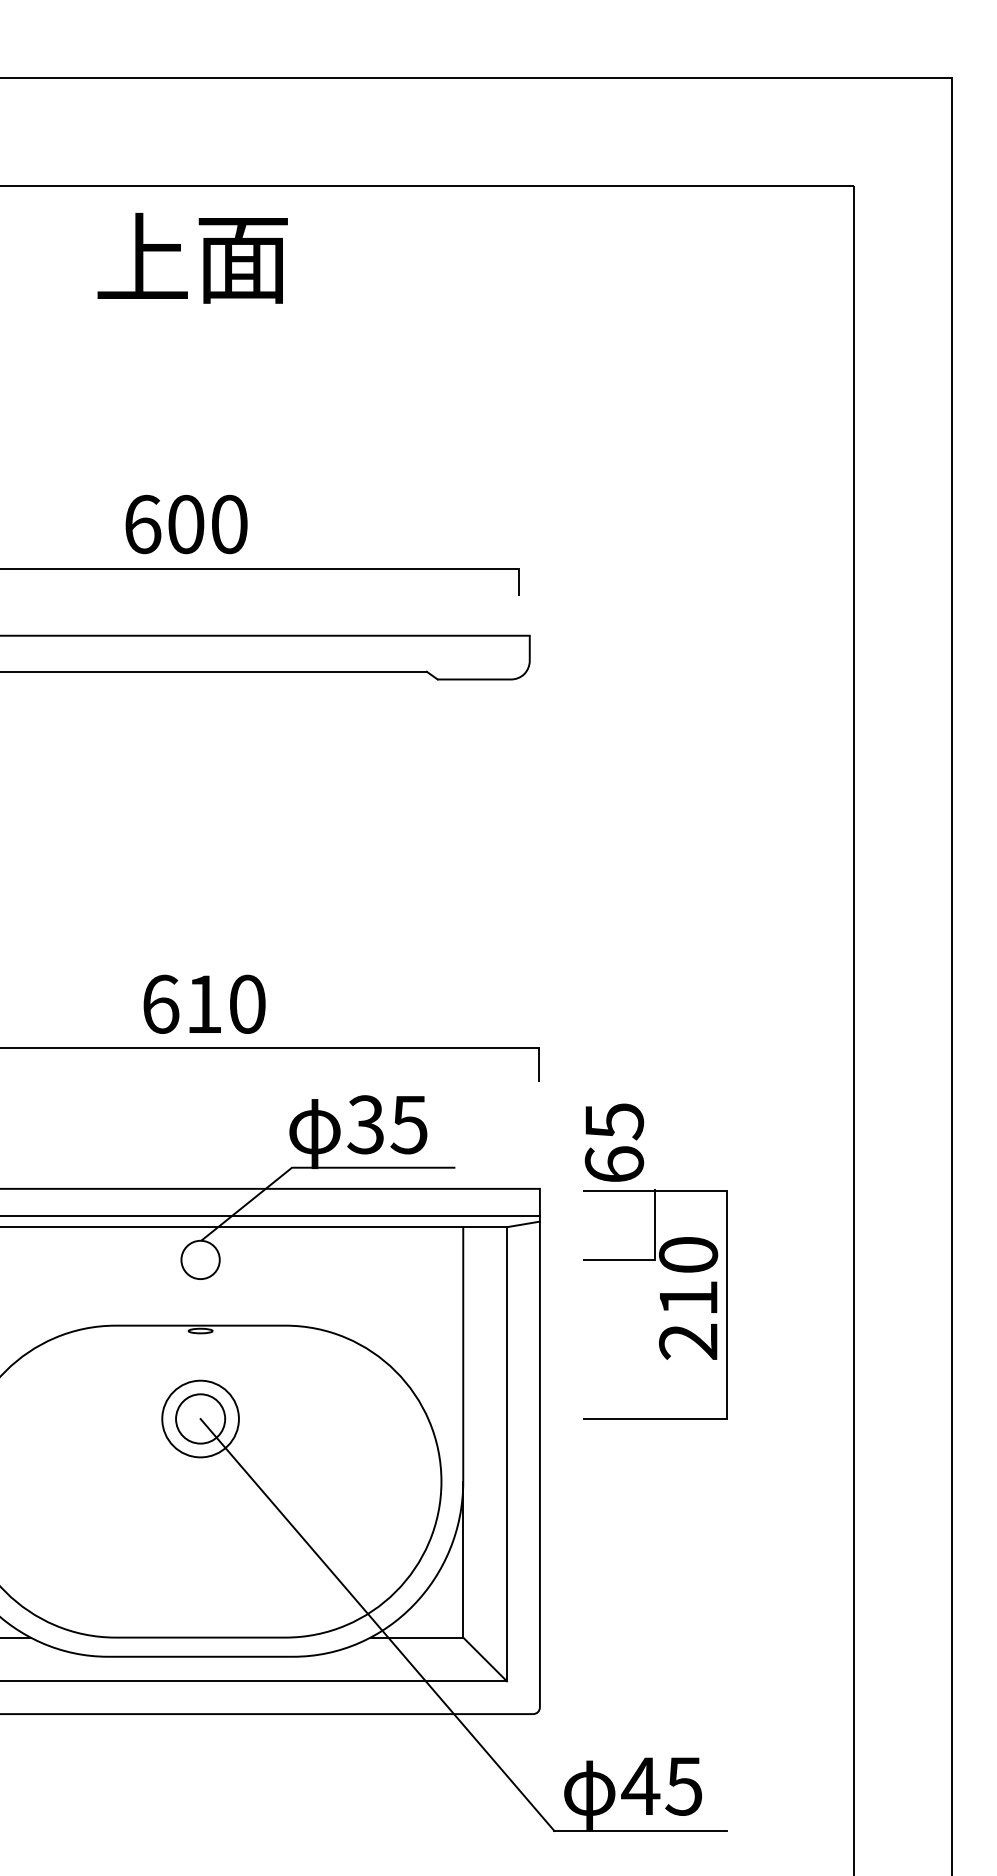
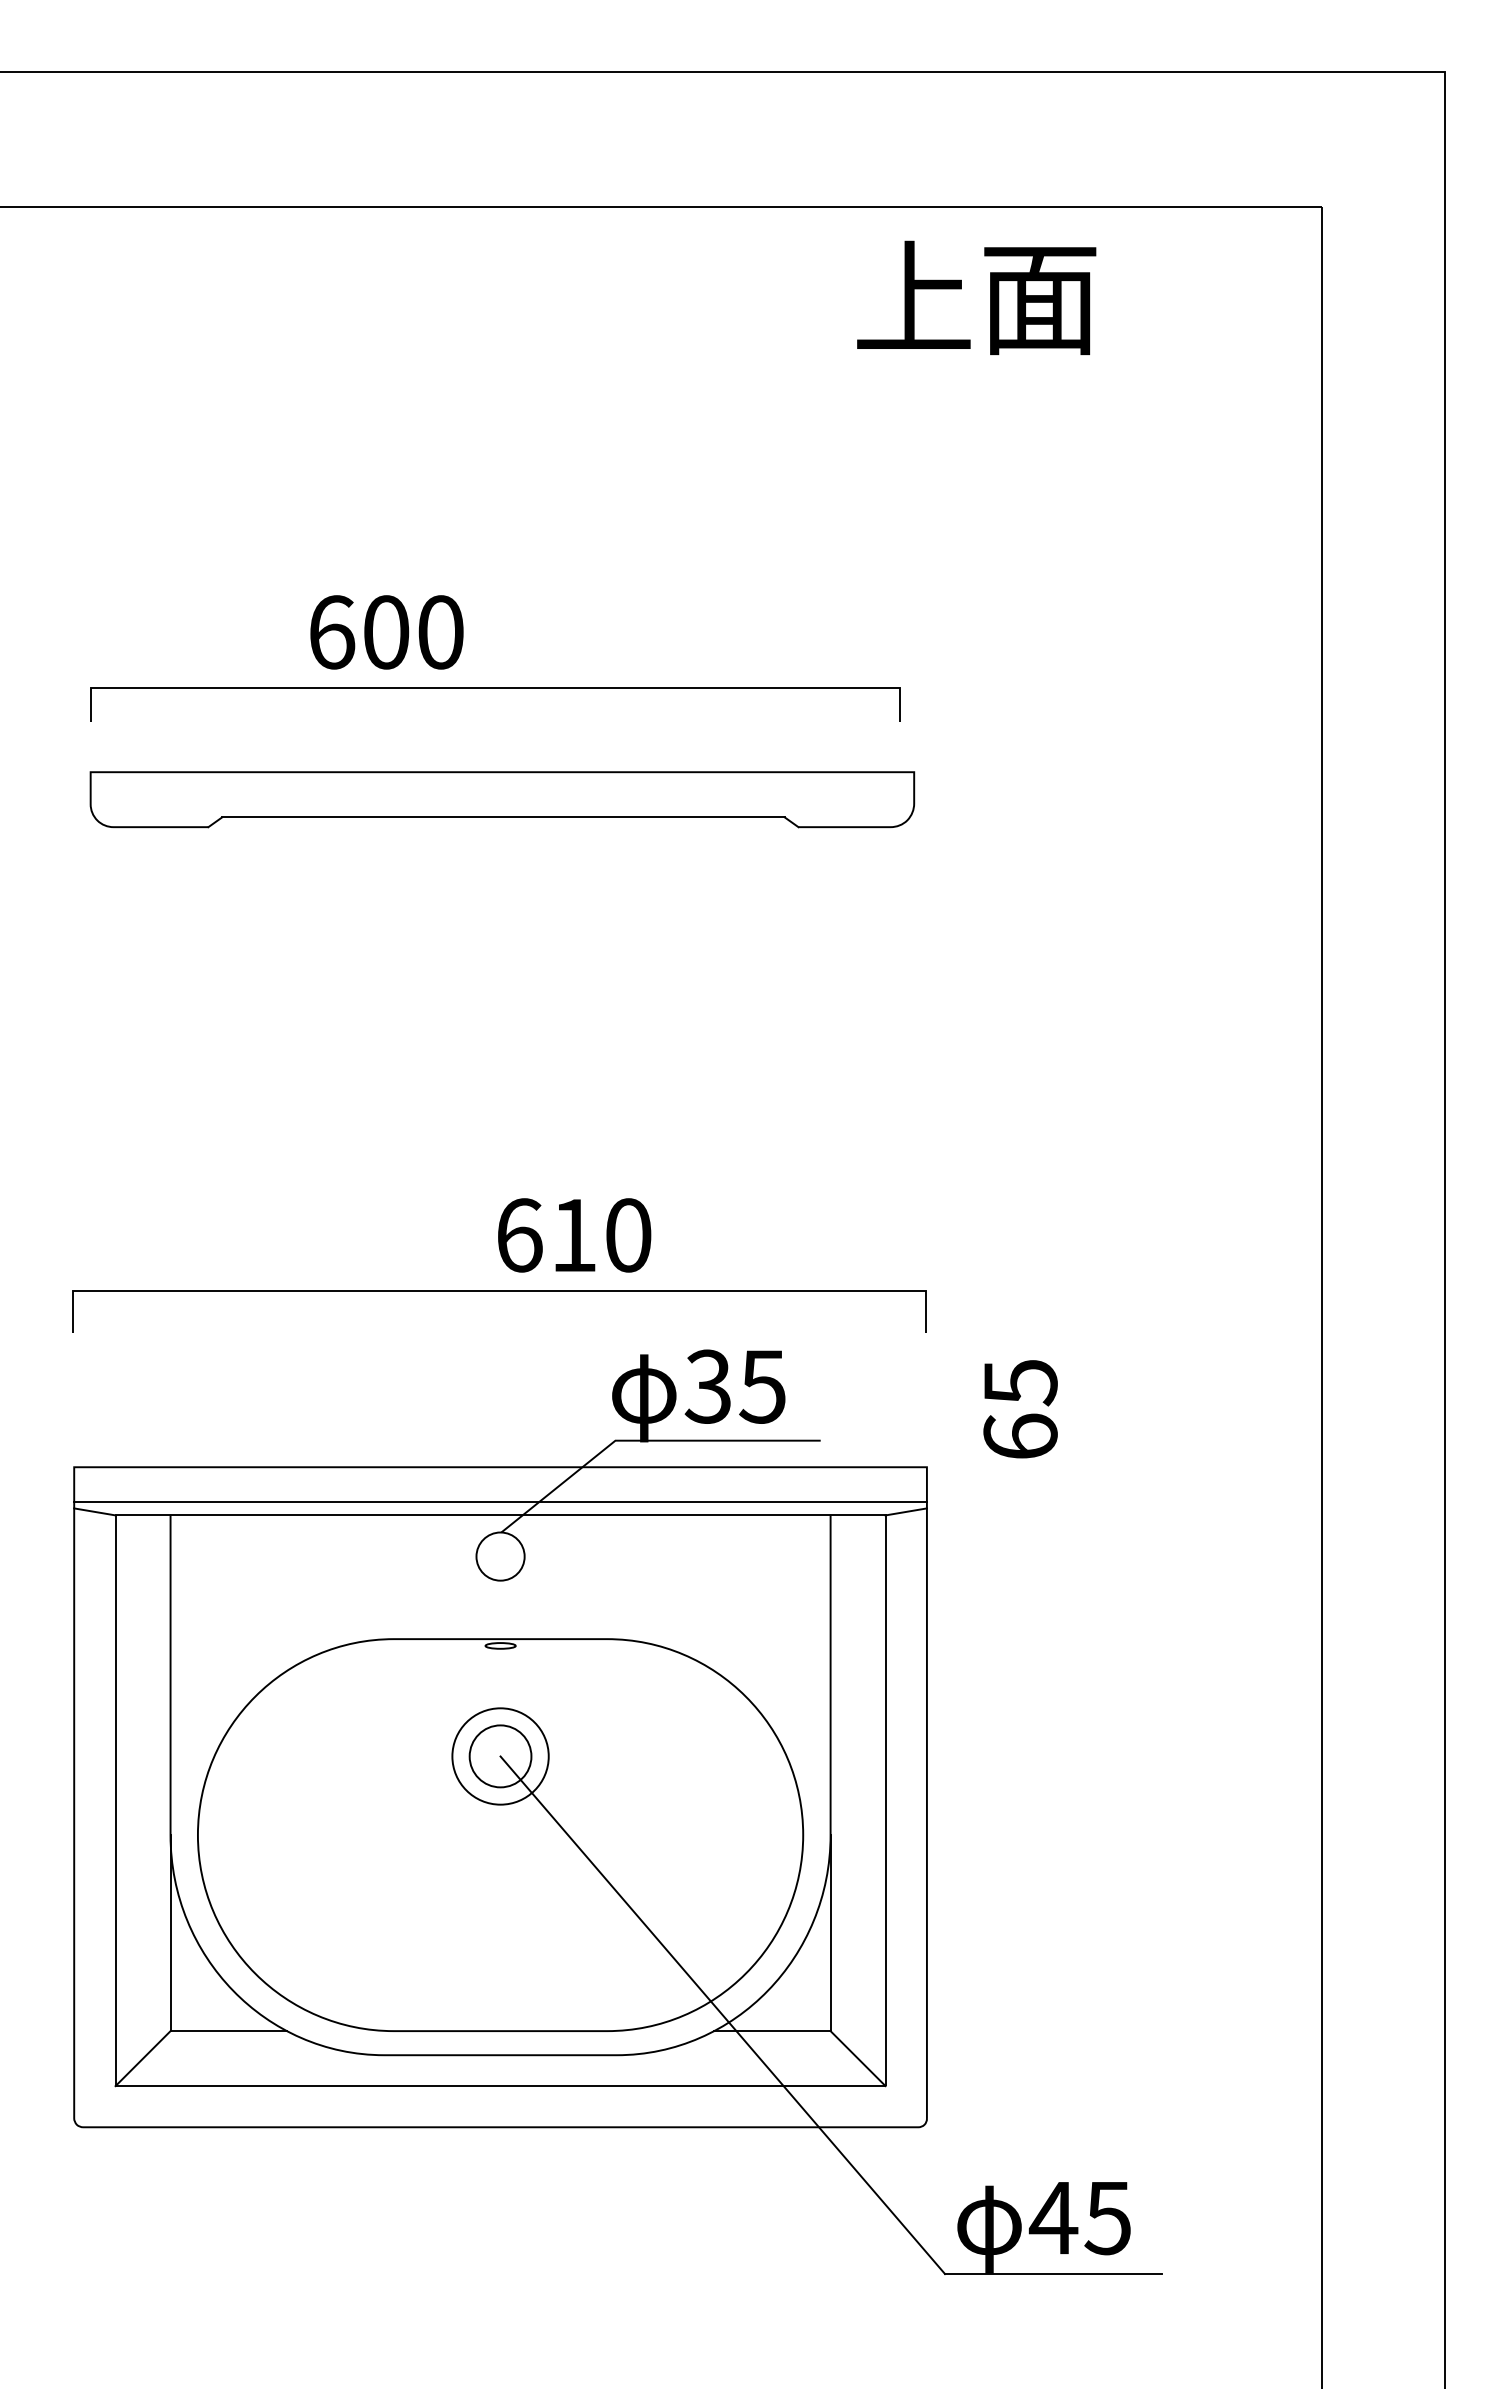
text: (192, 257) -> (976, 297), moved
text: (186, 524) -> (386, 632), moved
text: (204, 1004) -> (574, 1235), moved
part: (661, 1302) -> (1079, 1609), removed

